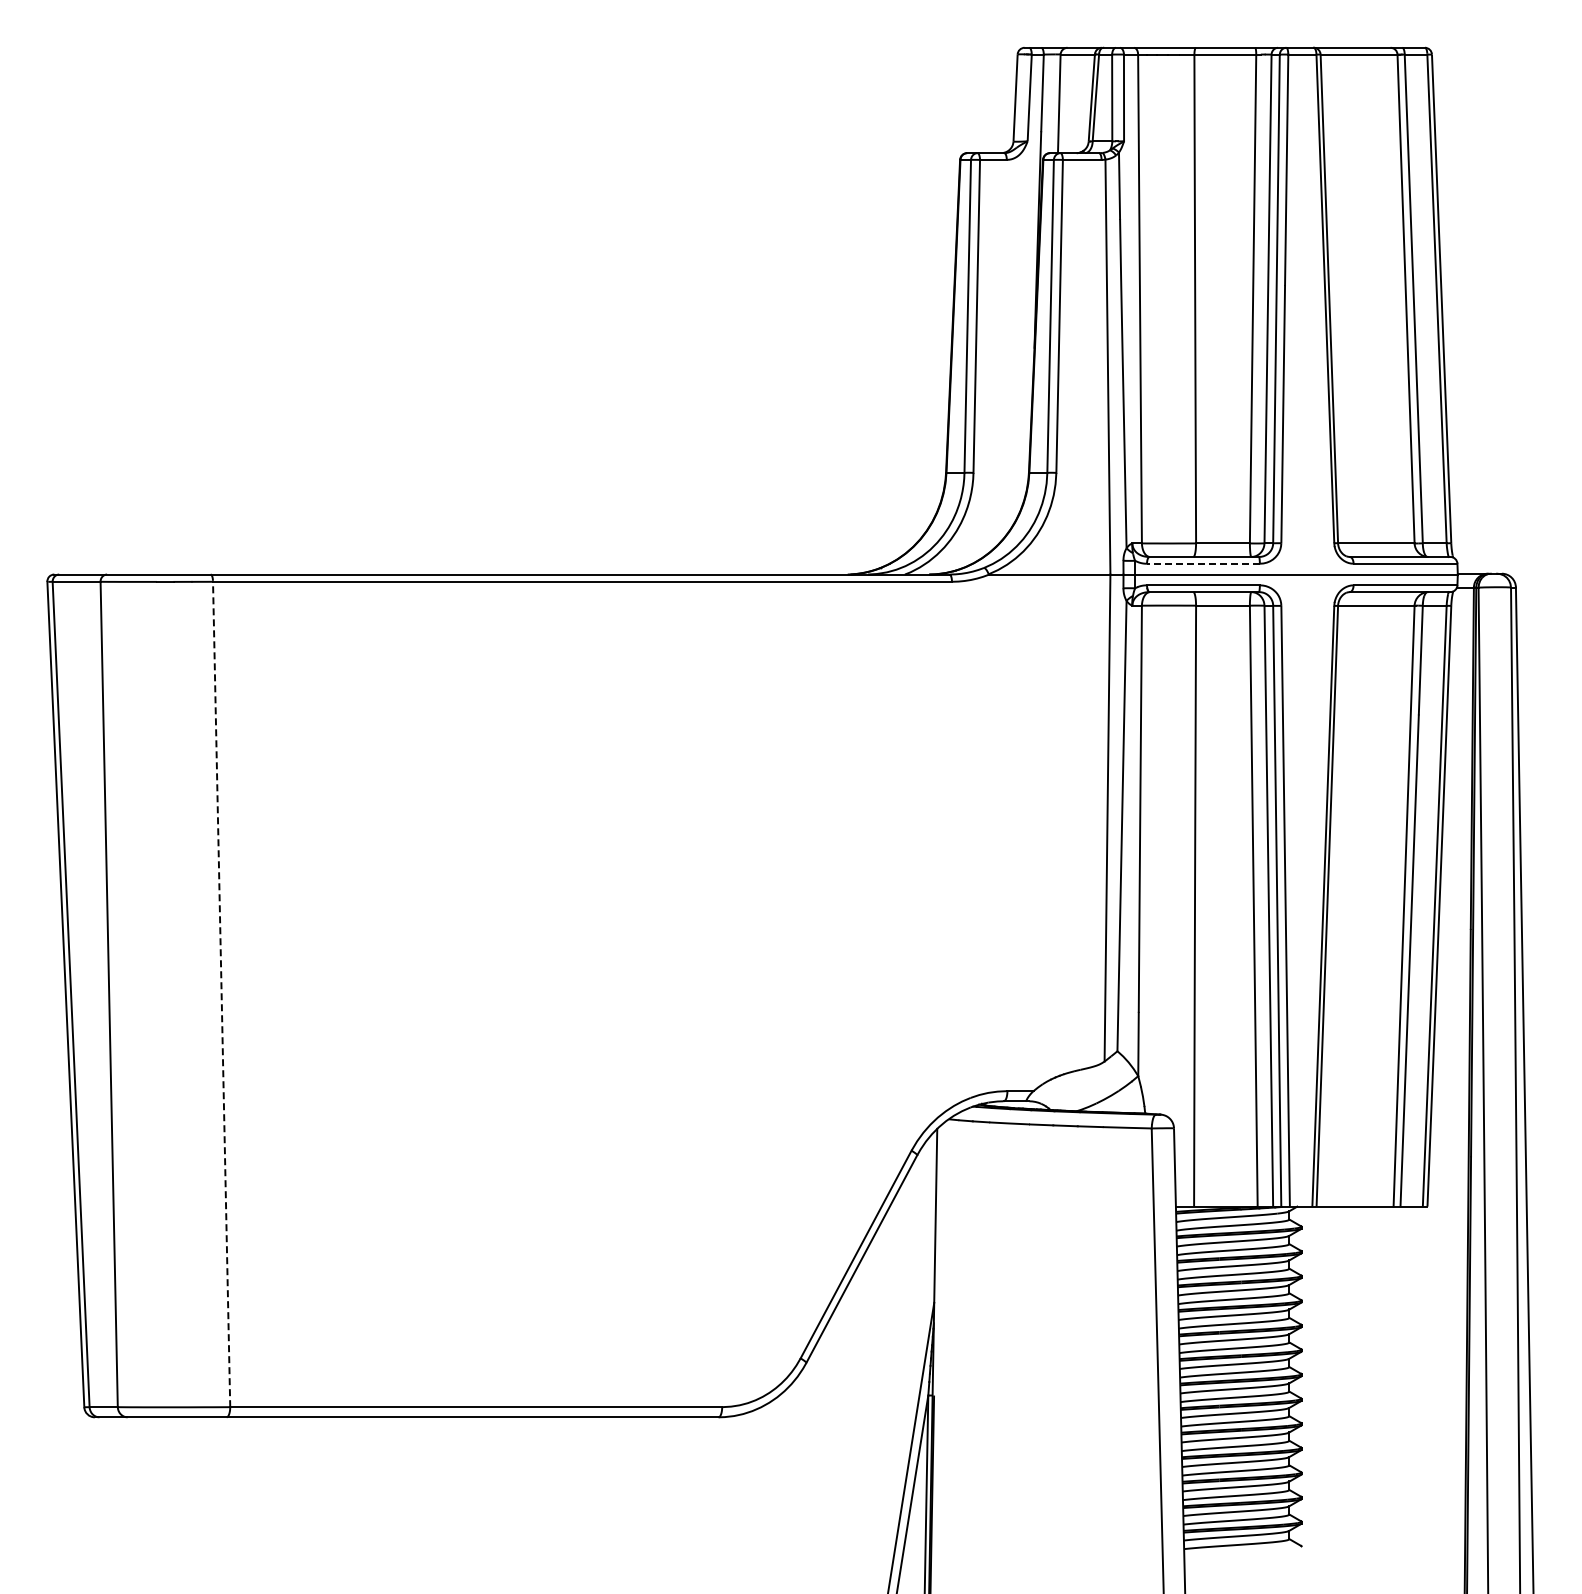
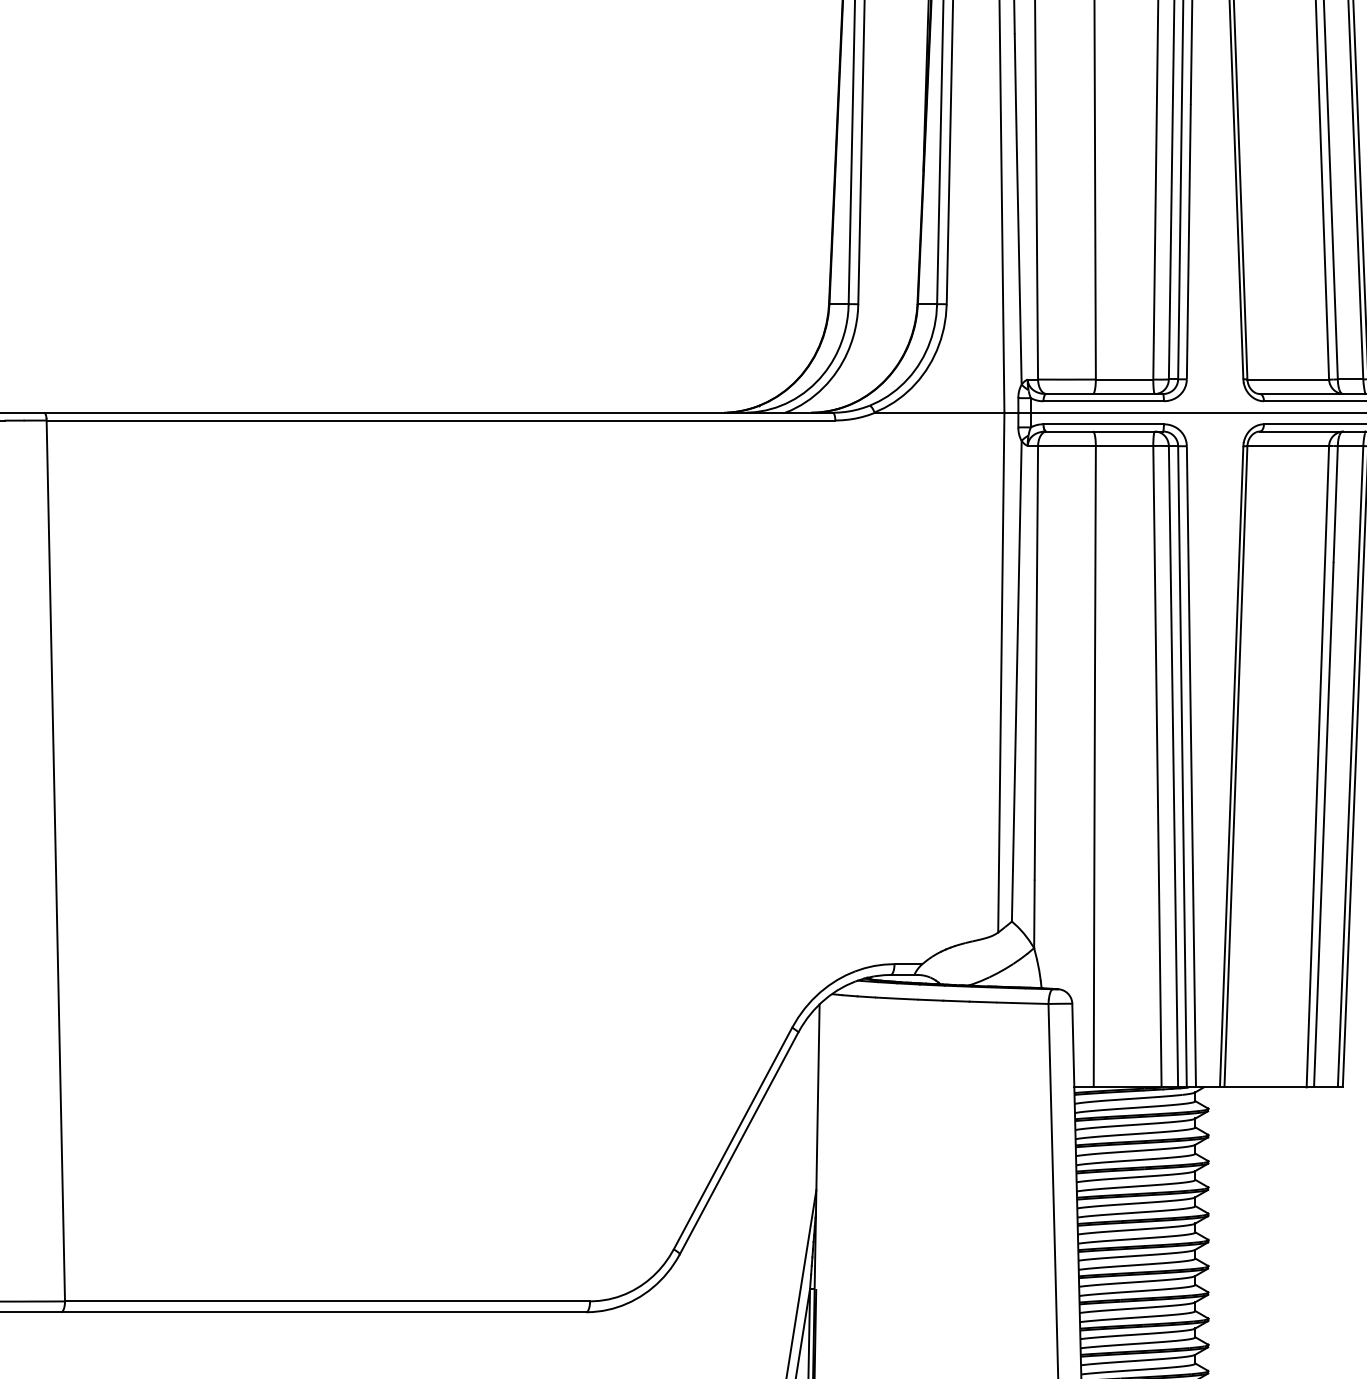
line: (1202, 563) -> (1102, 400), dashed -> solid
line: (221, 993) -> (55, 859), dashed -> solid

